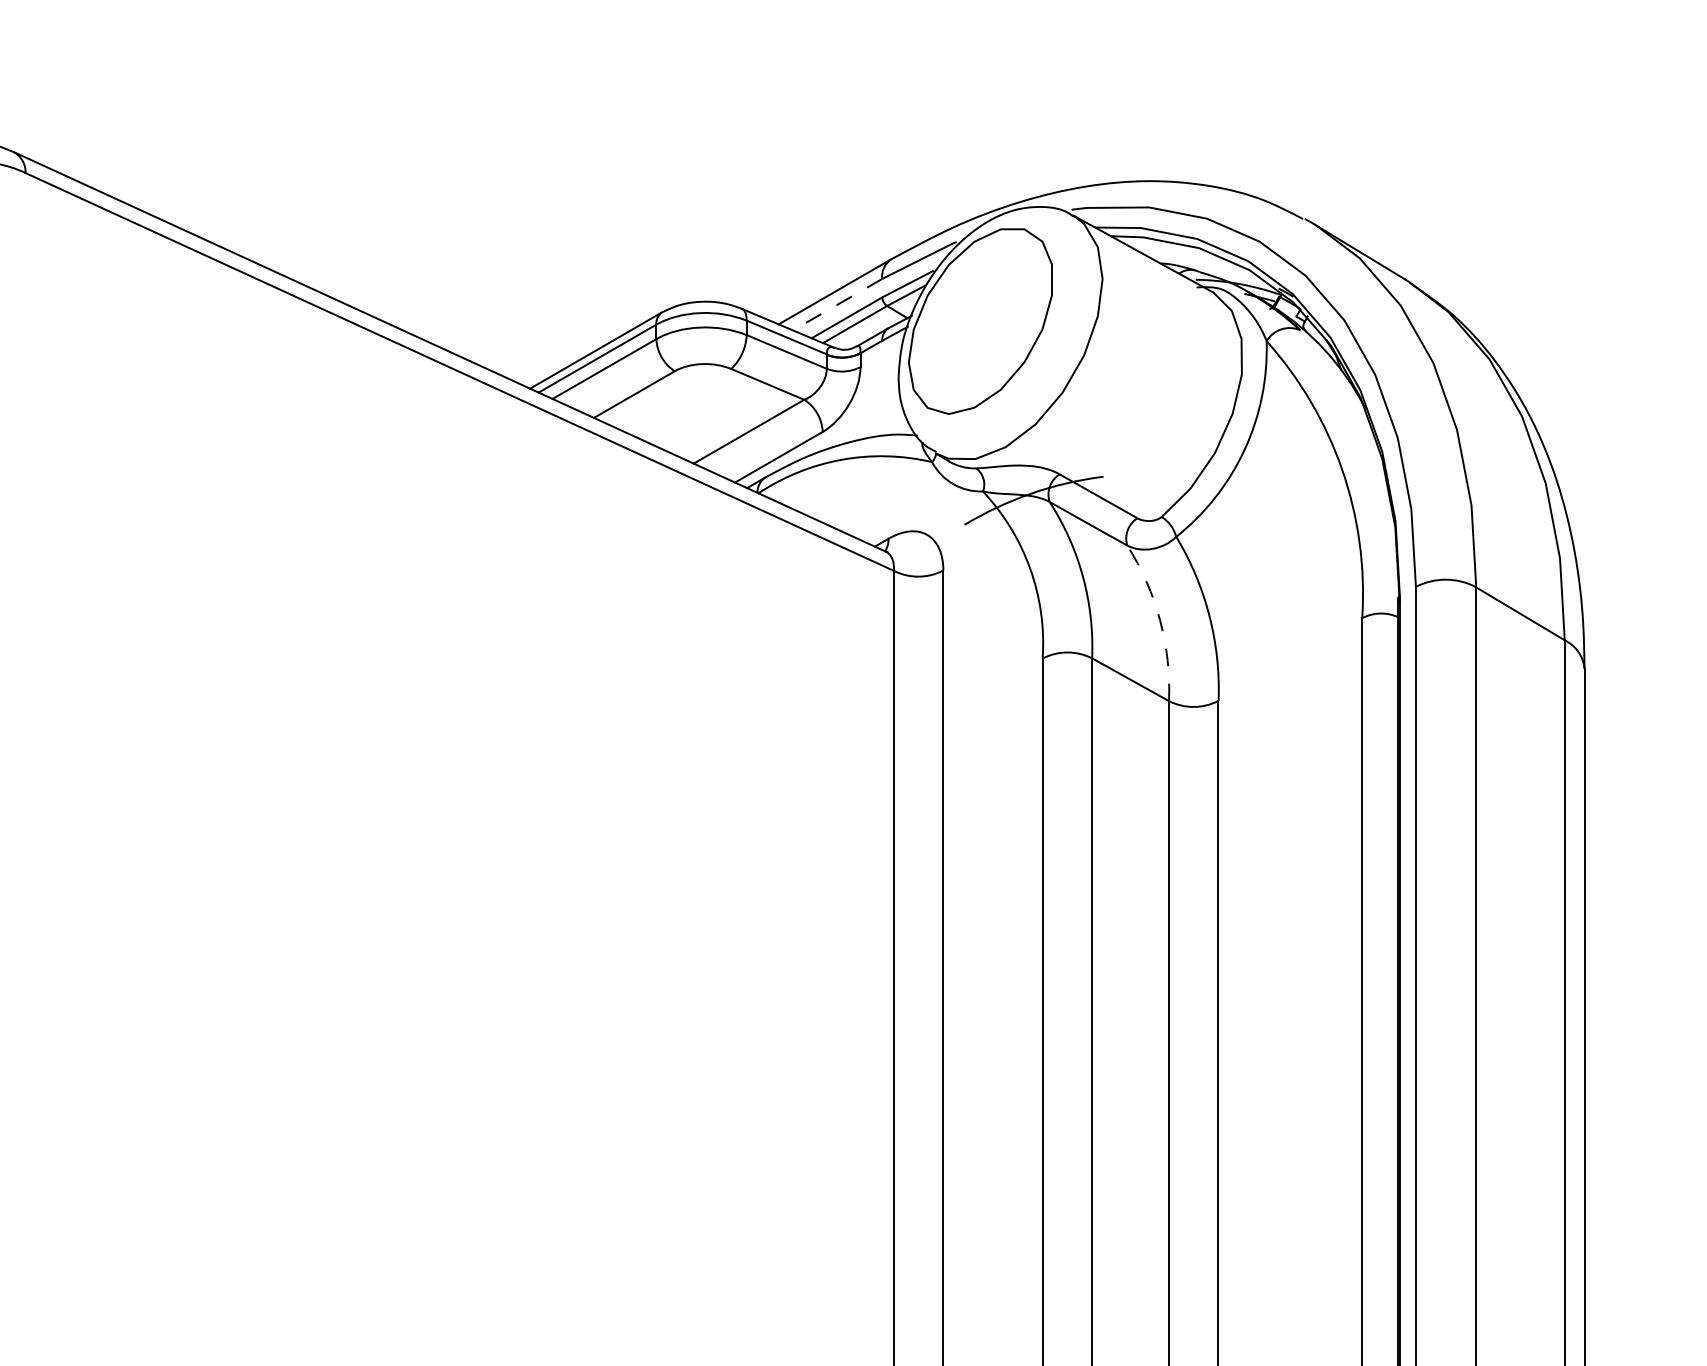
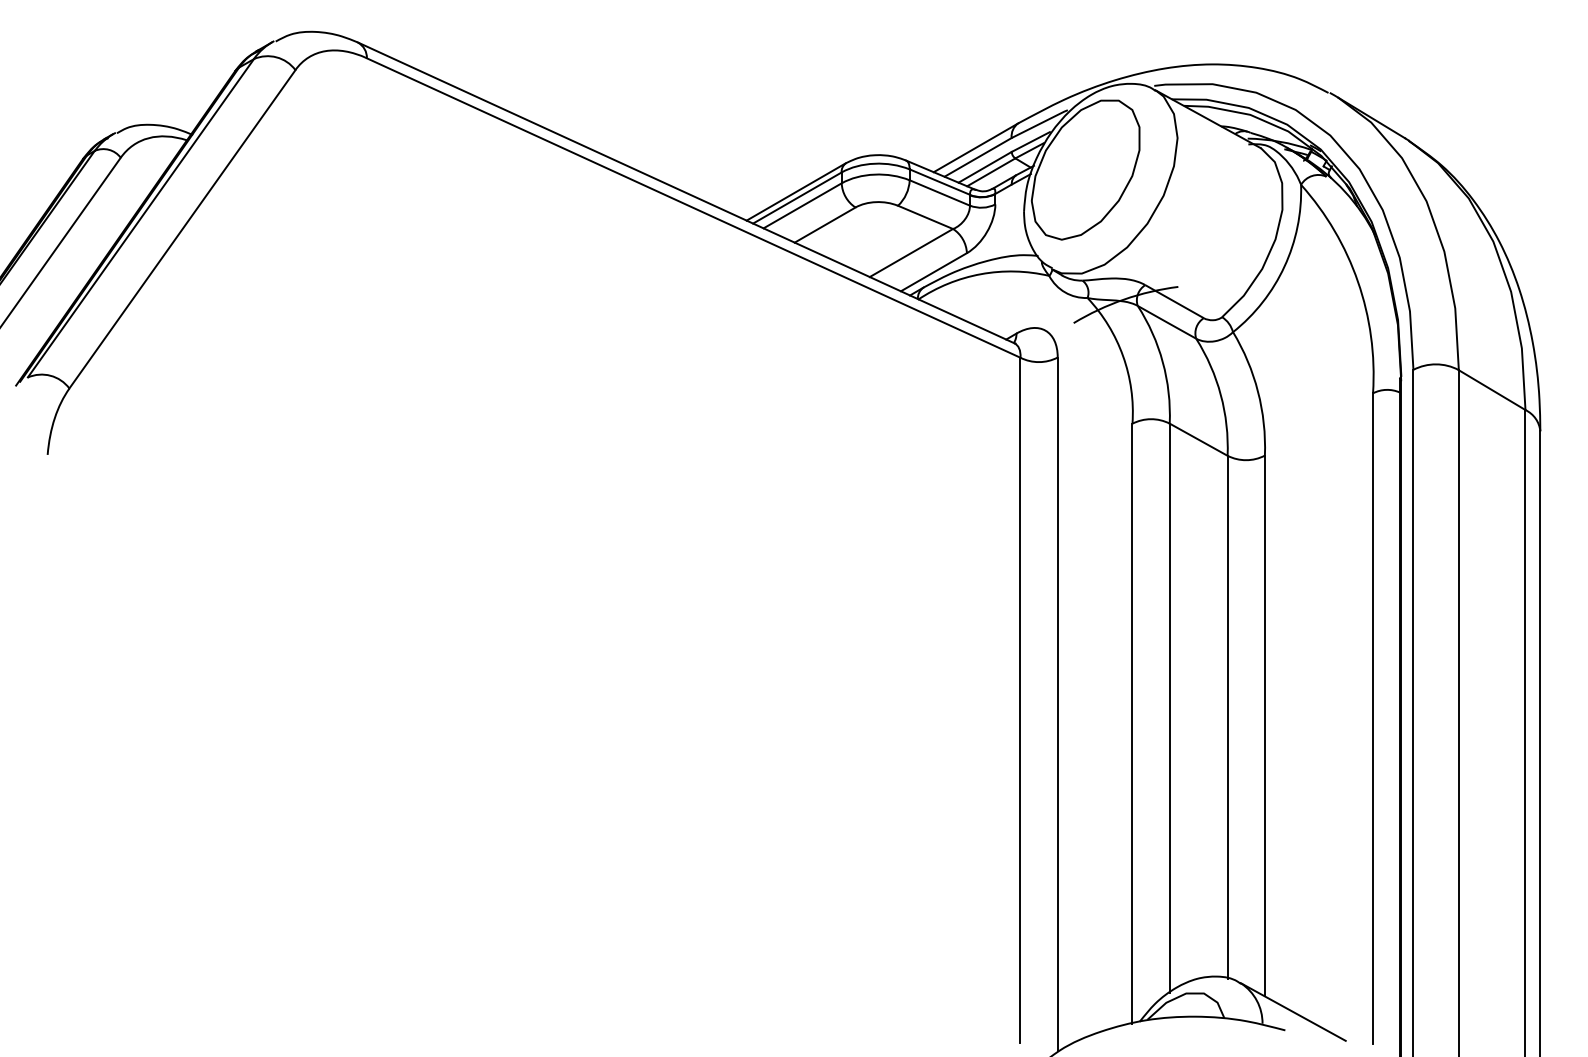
line: (838, 304) -> (978, 157), dashed -> solid
arc: (1159, 620) -> (1220, 395), dashed -> solid

